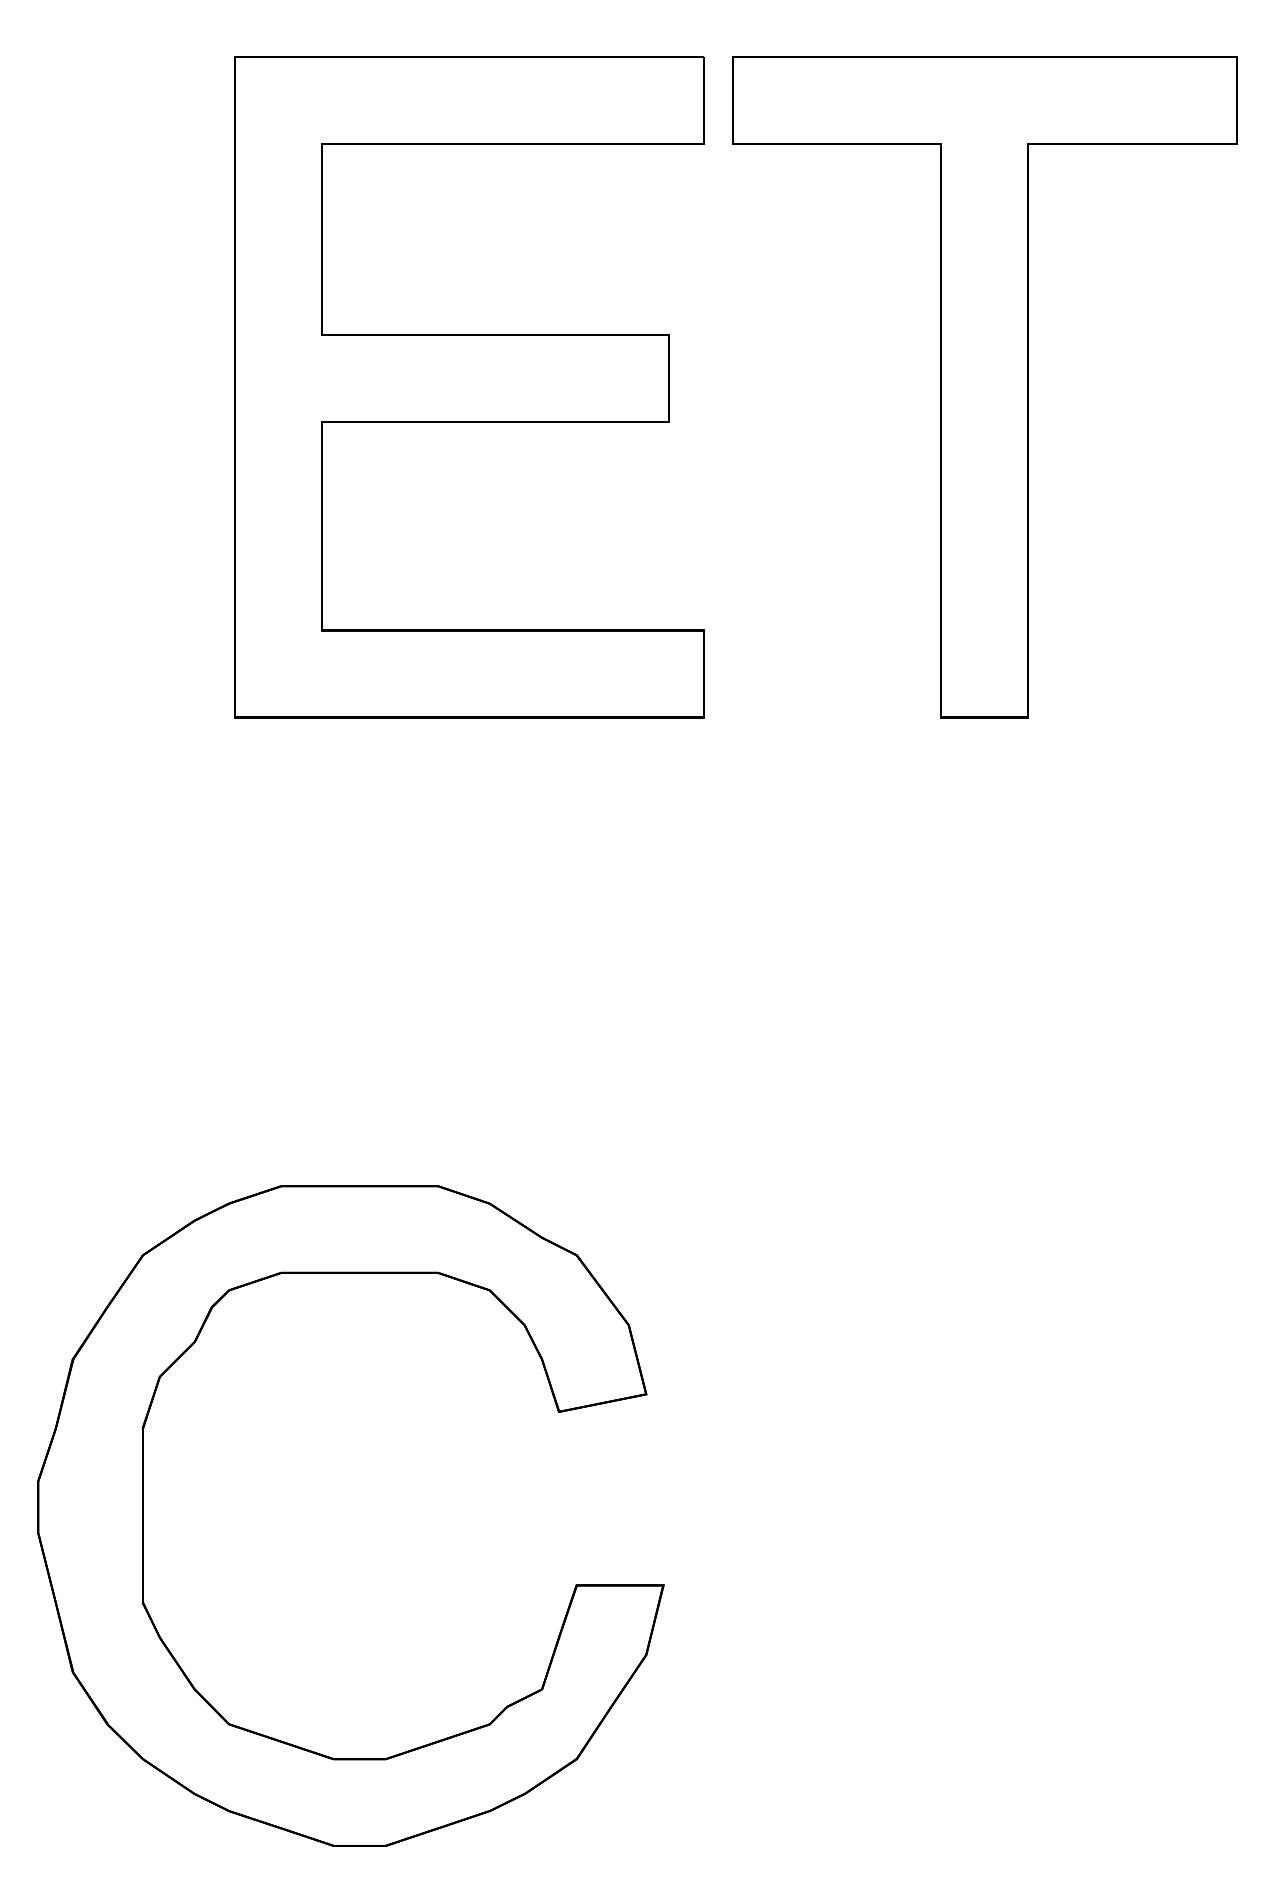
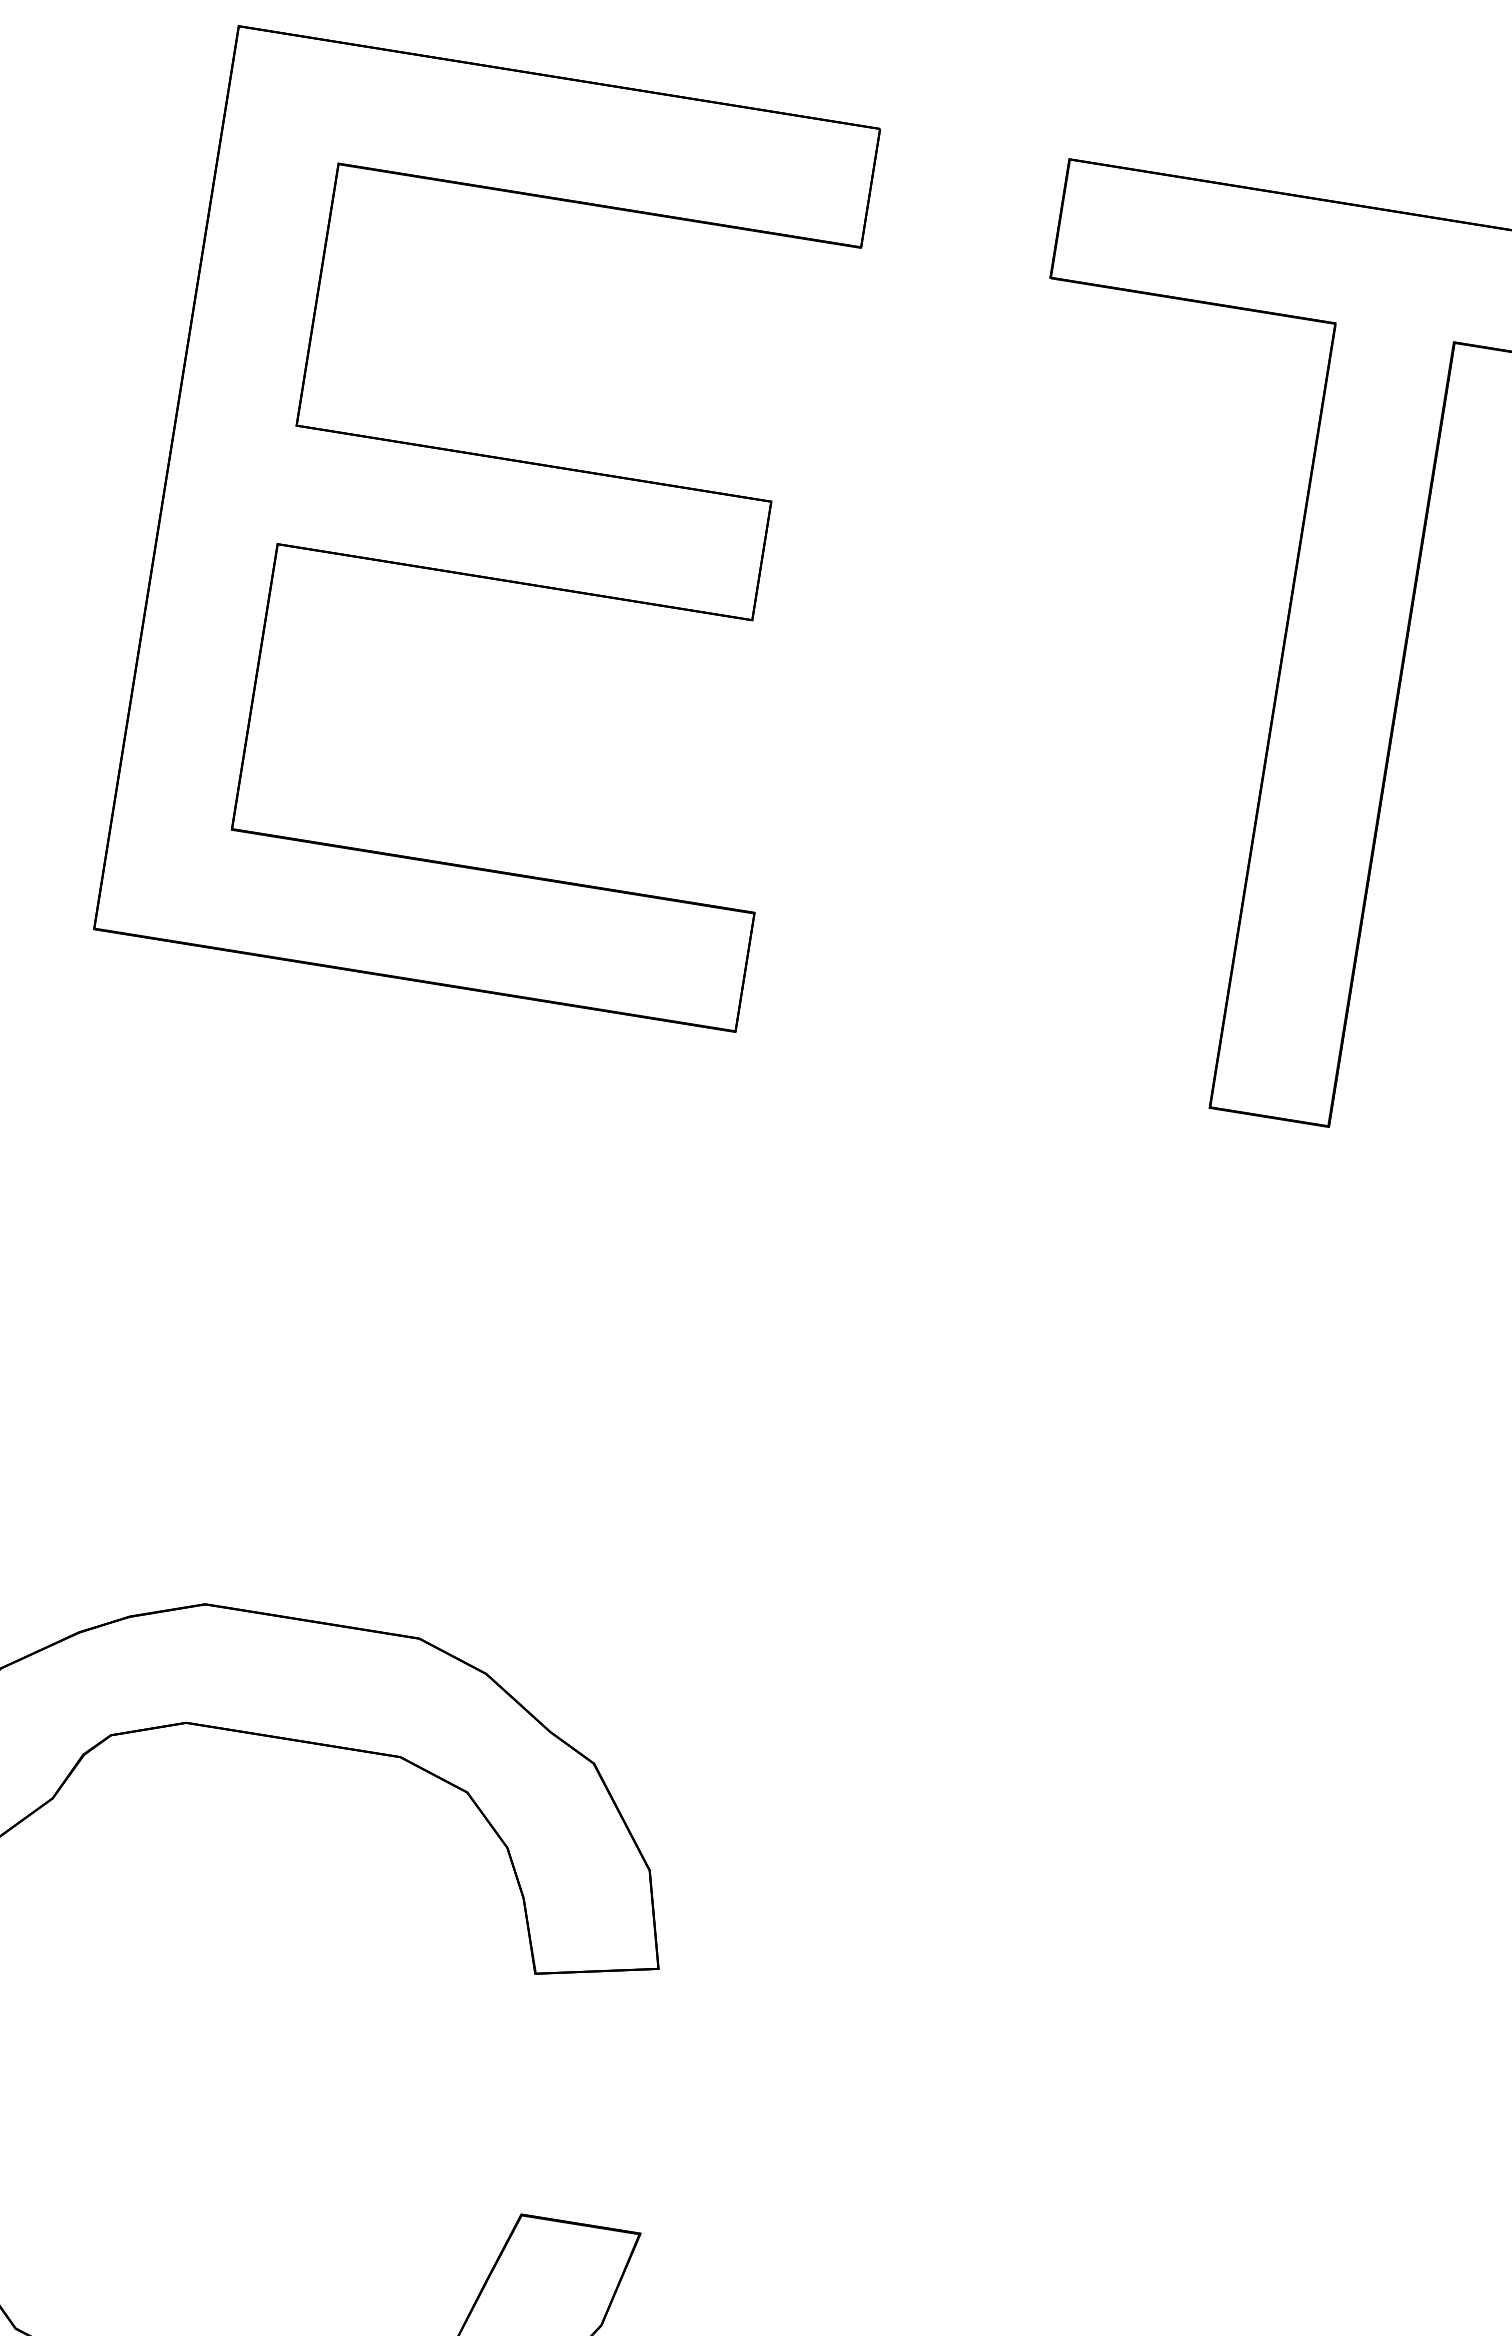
part: (469, 387) -> (486, 529), moved

